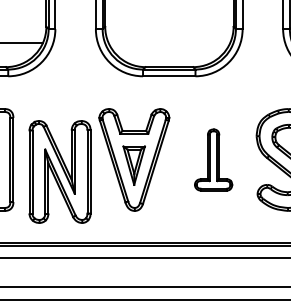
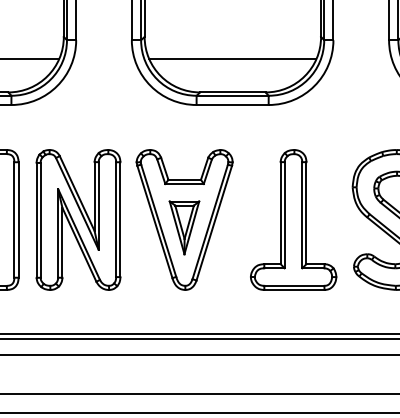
line: (169, 42) -> (232, 58), added
part: (213, 159) -> (293, 219), size x1.67
part: (59, 171) -> (77, 219), moved

